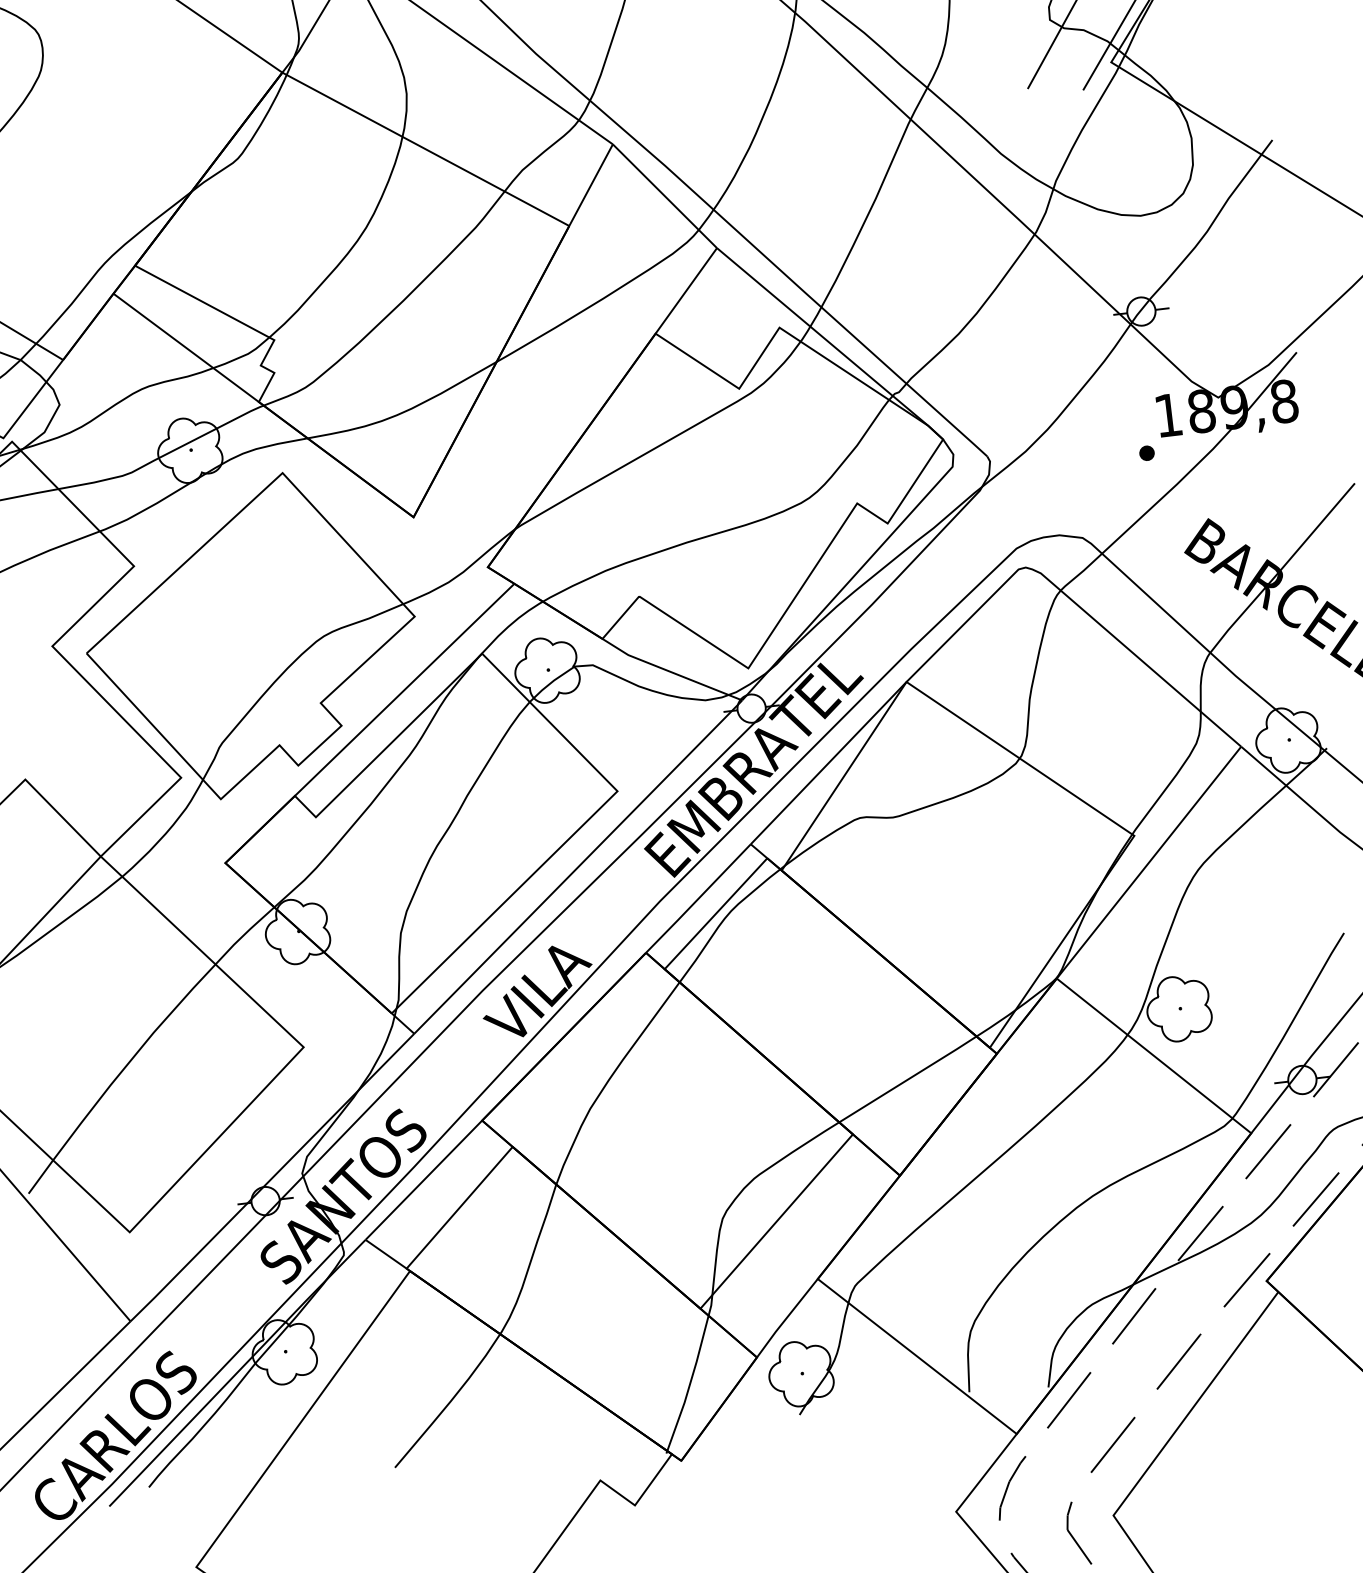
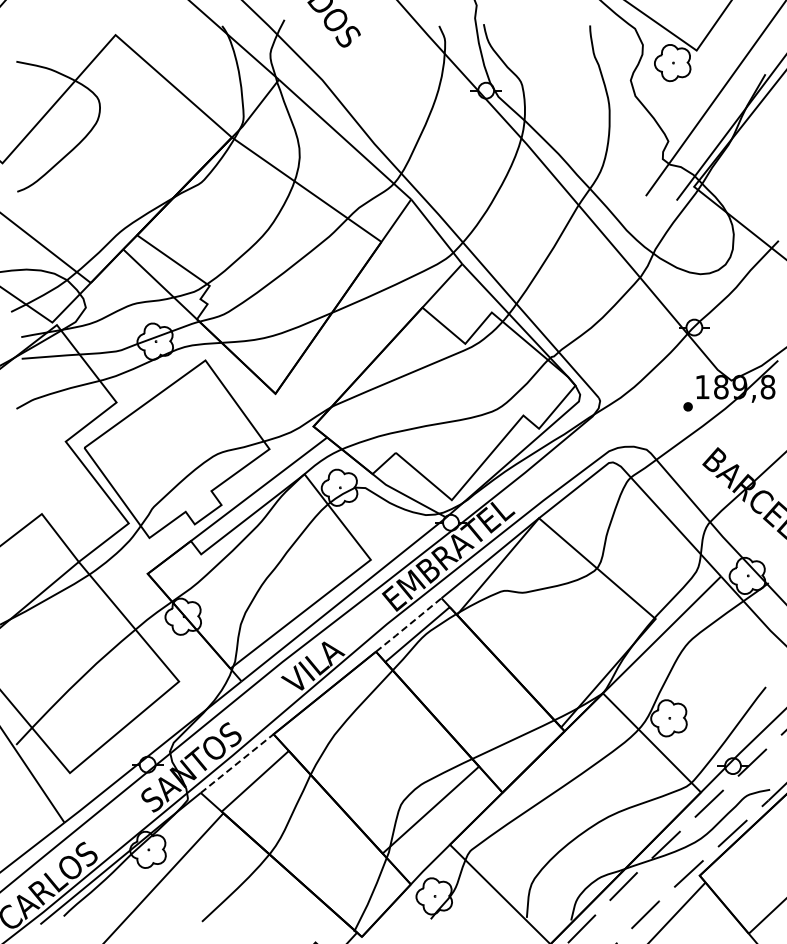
line: (698, 899) -> (408, 625), solid -> dashed
line: (424, 1179) -> (237, 763), solid -> dashed

